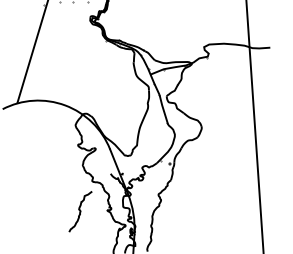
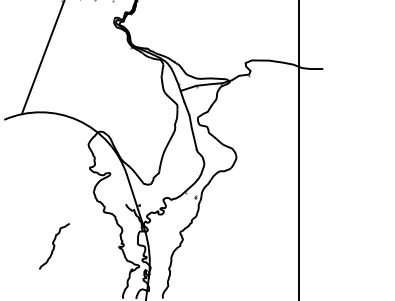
curve: (80, 211) -> (54, 246), moved

